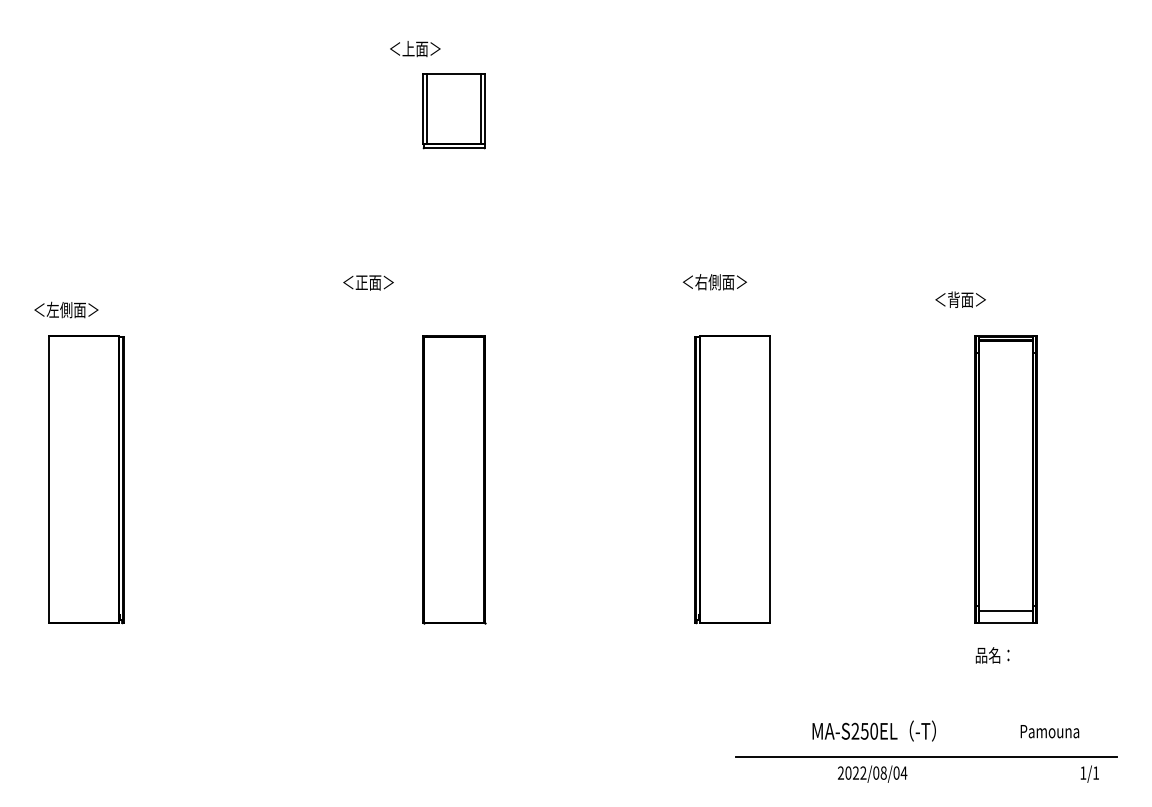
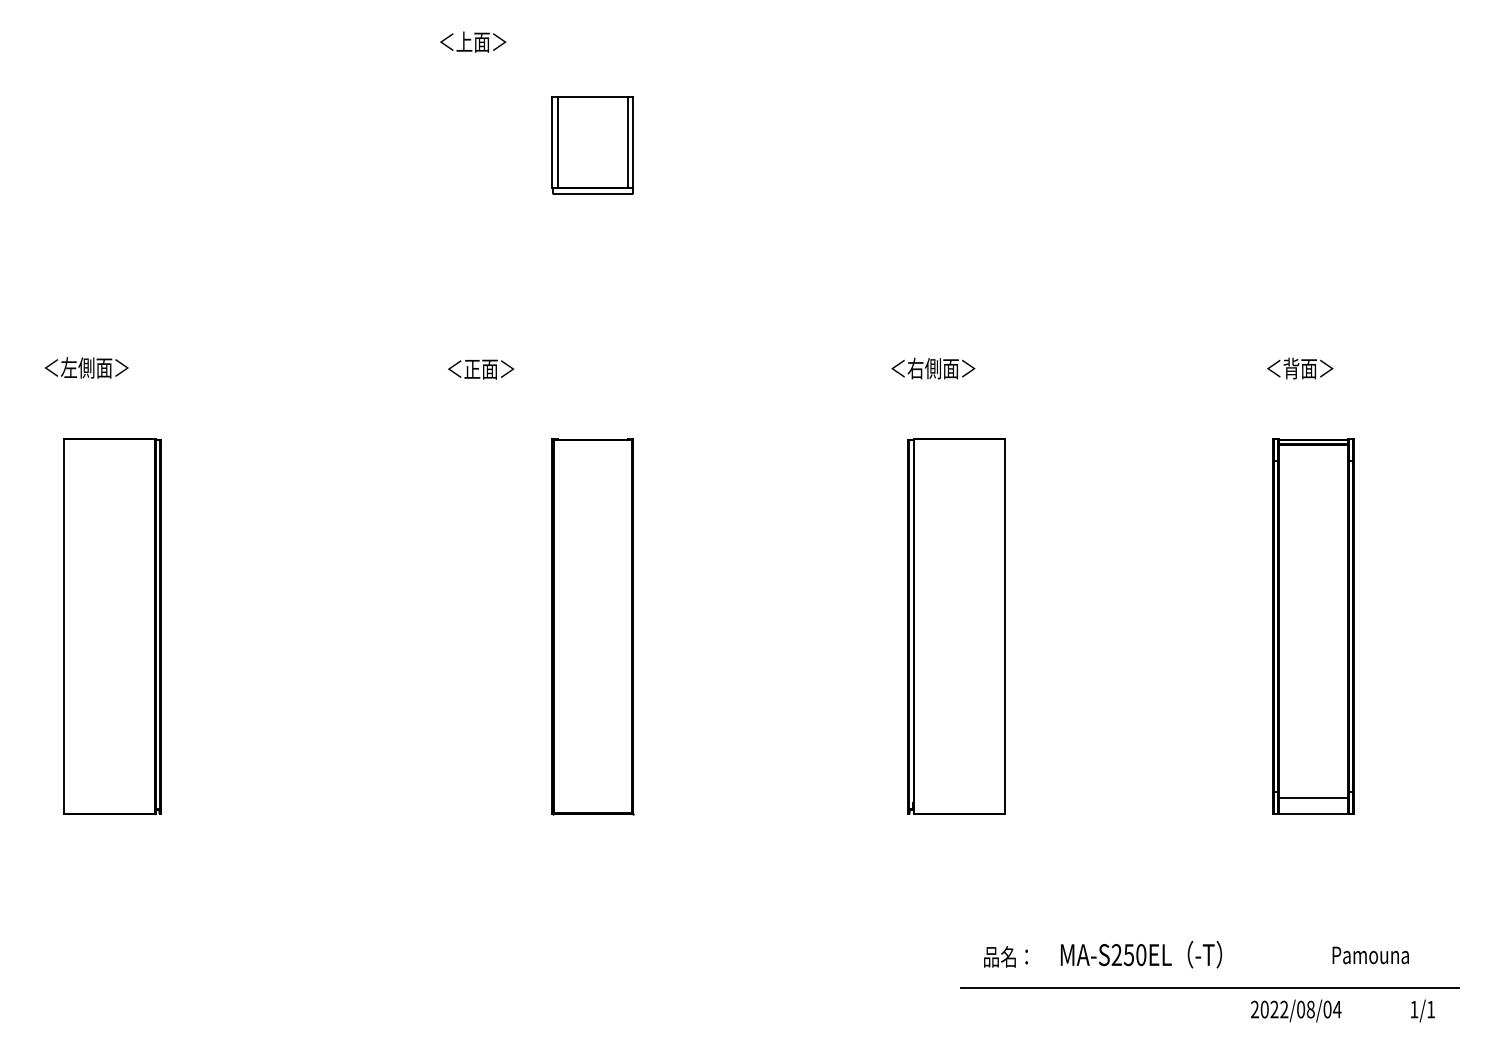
text: (415, 48) -> (473, 41), moved
text: (960, 299) -> (1300, 368), moved
text: (66, 309) -> (86, 367), moved
text: (992, 655) -> (1005, 956), moved
text: (872, 773) -> (1296, 1010), moved

